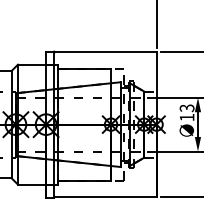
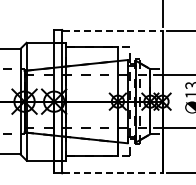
line: (105, 52) -> (112, 30), solid -> dashed
line: (105, 197) -> (112, 173), solid -> dashed

